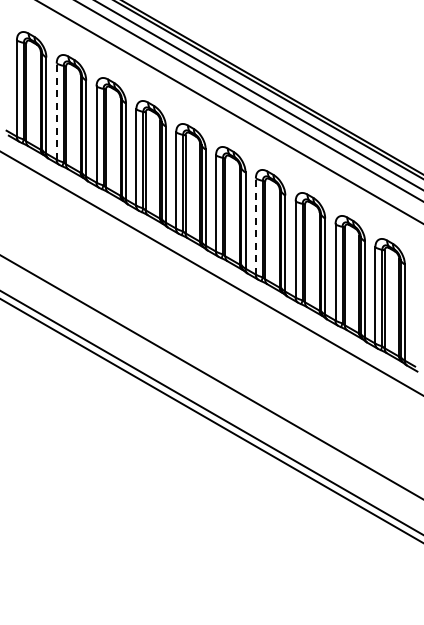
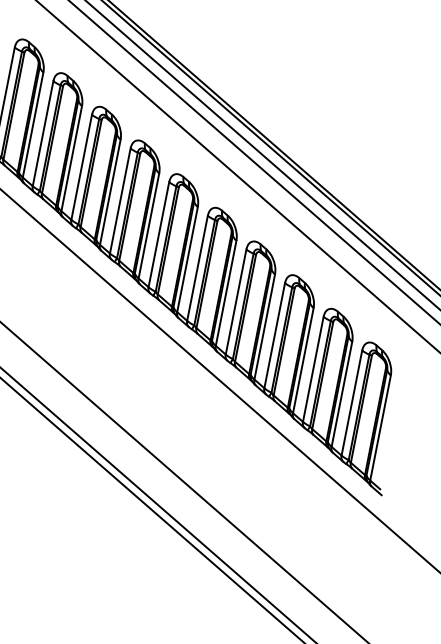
line: (56, 111) -> (42, 133), dashed -> solid
line: (255, 226) -> (235, 301), dashed -> solid

